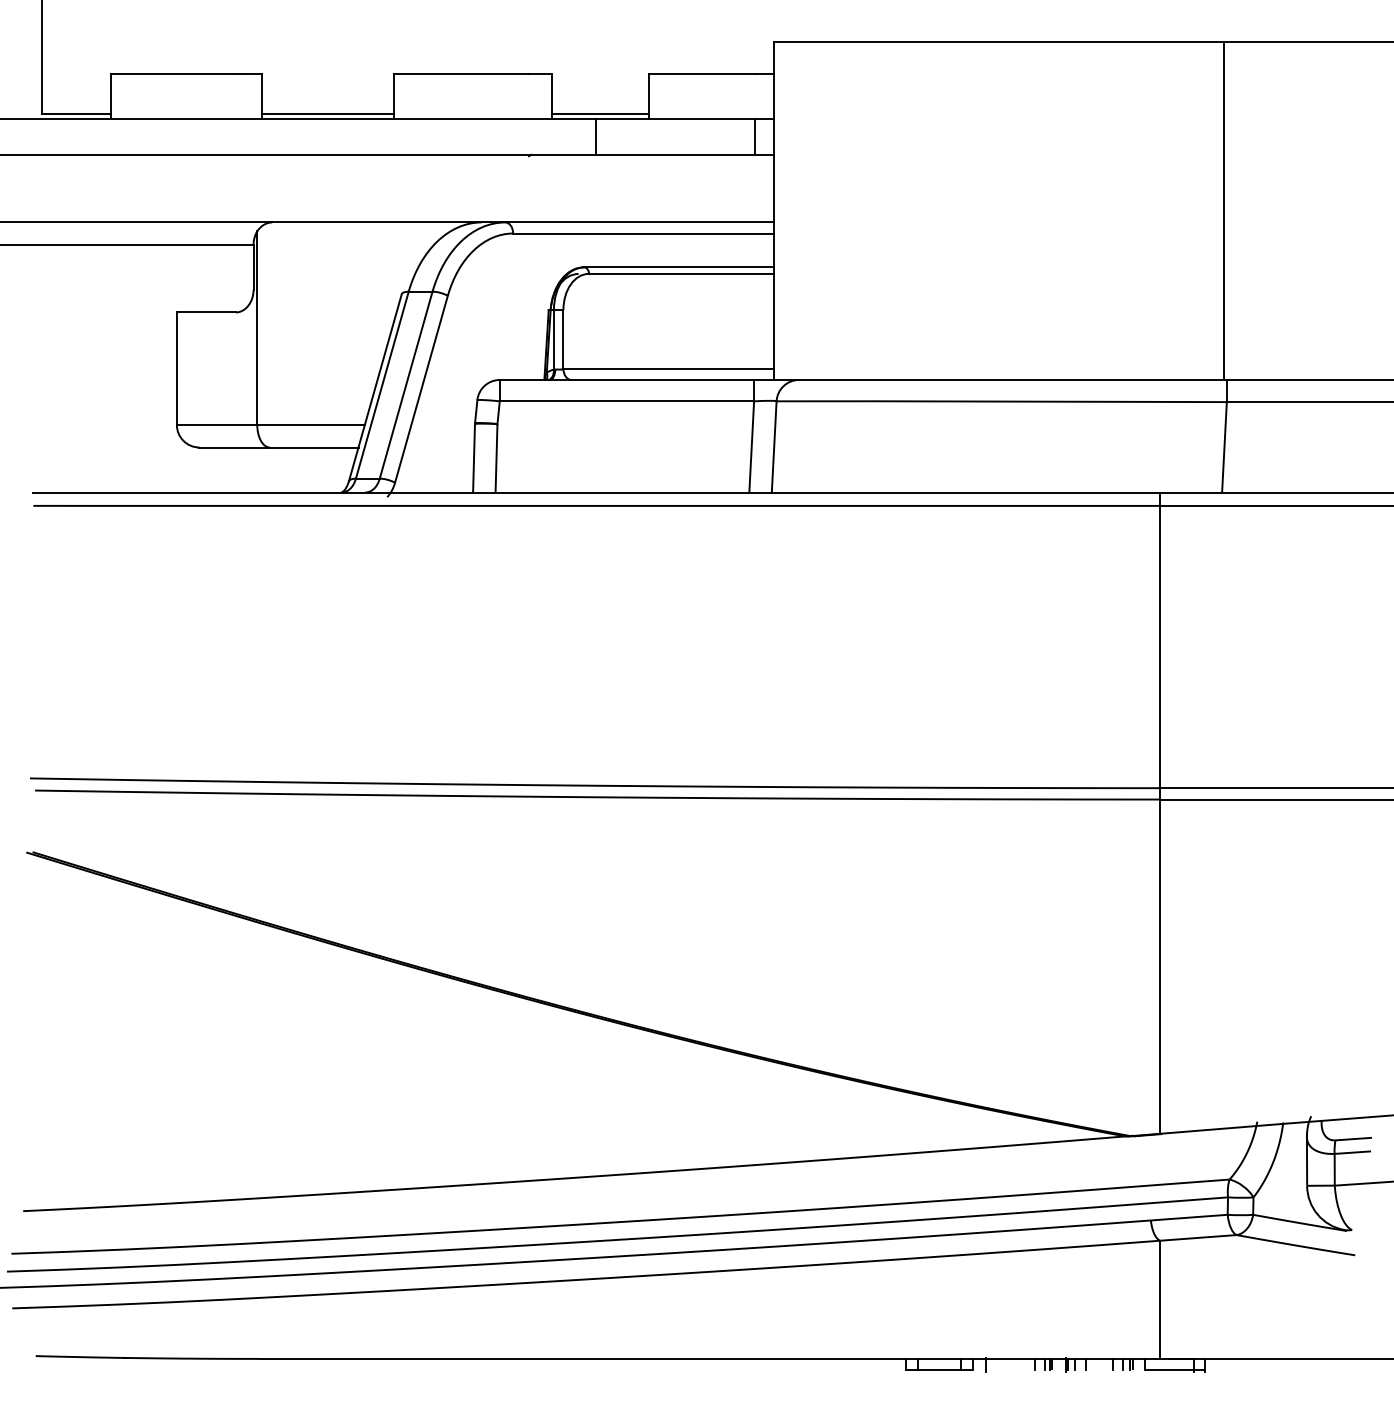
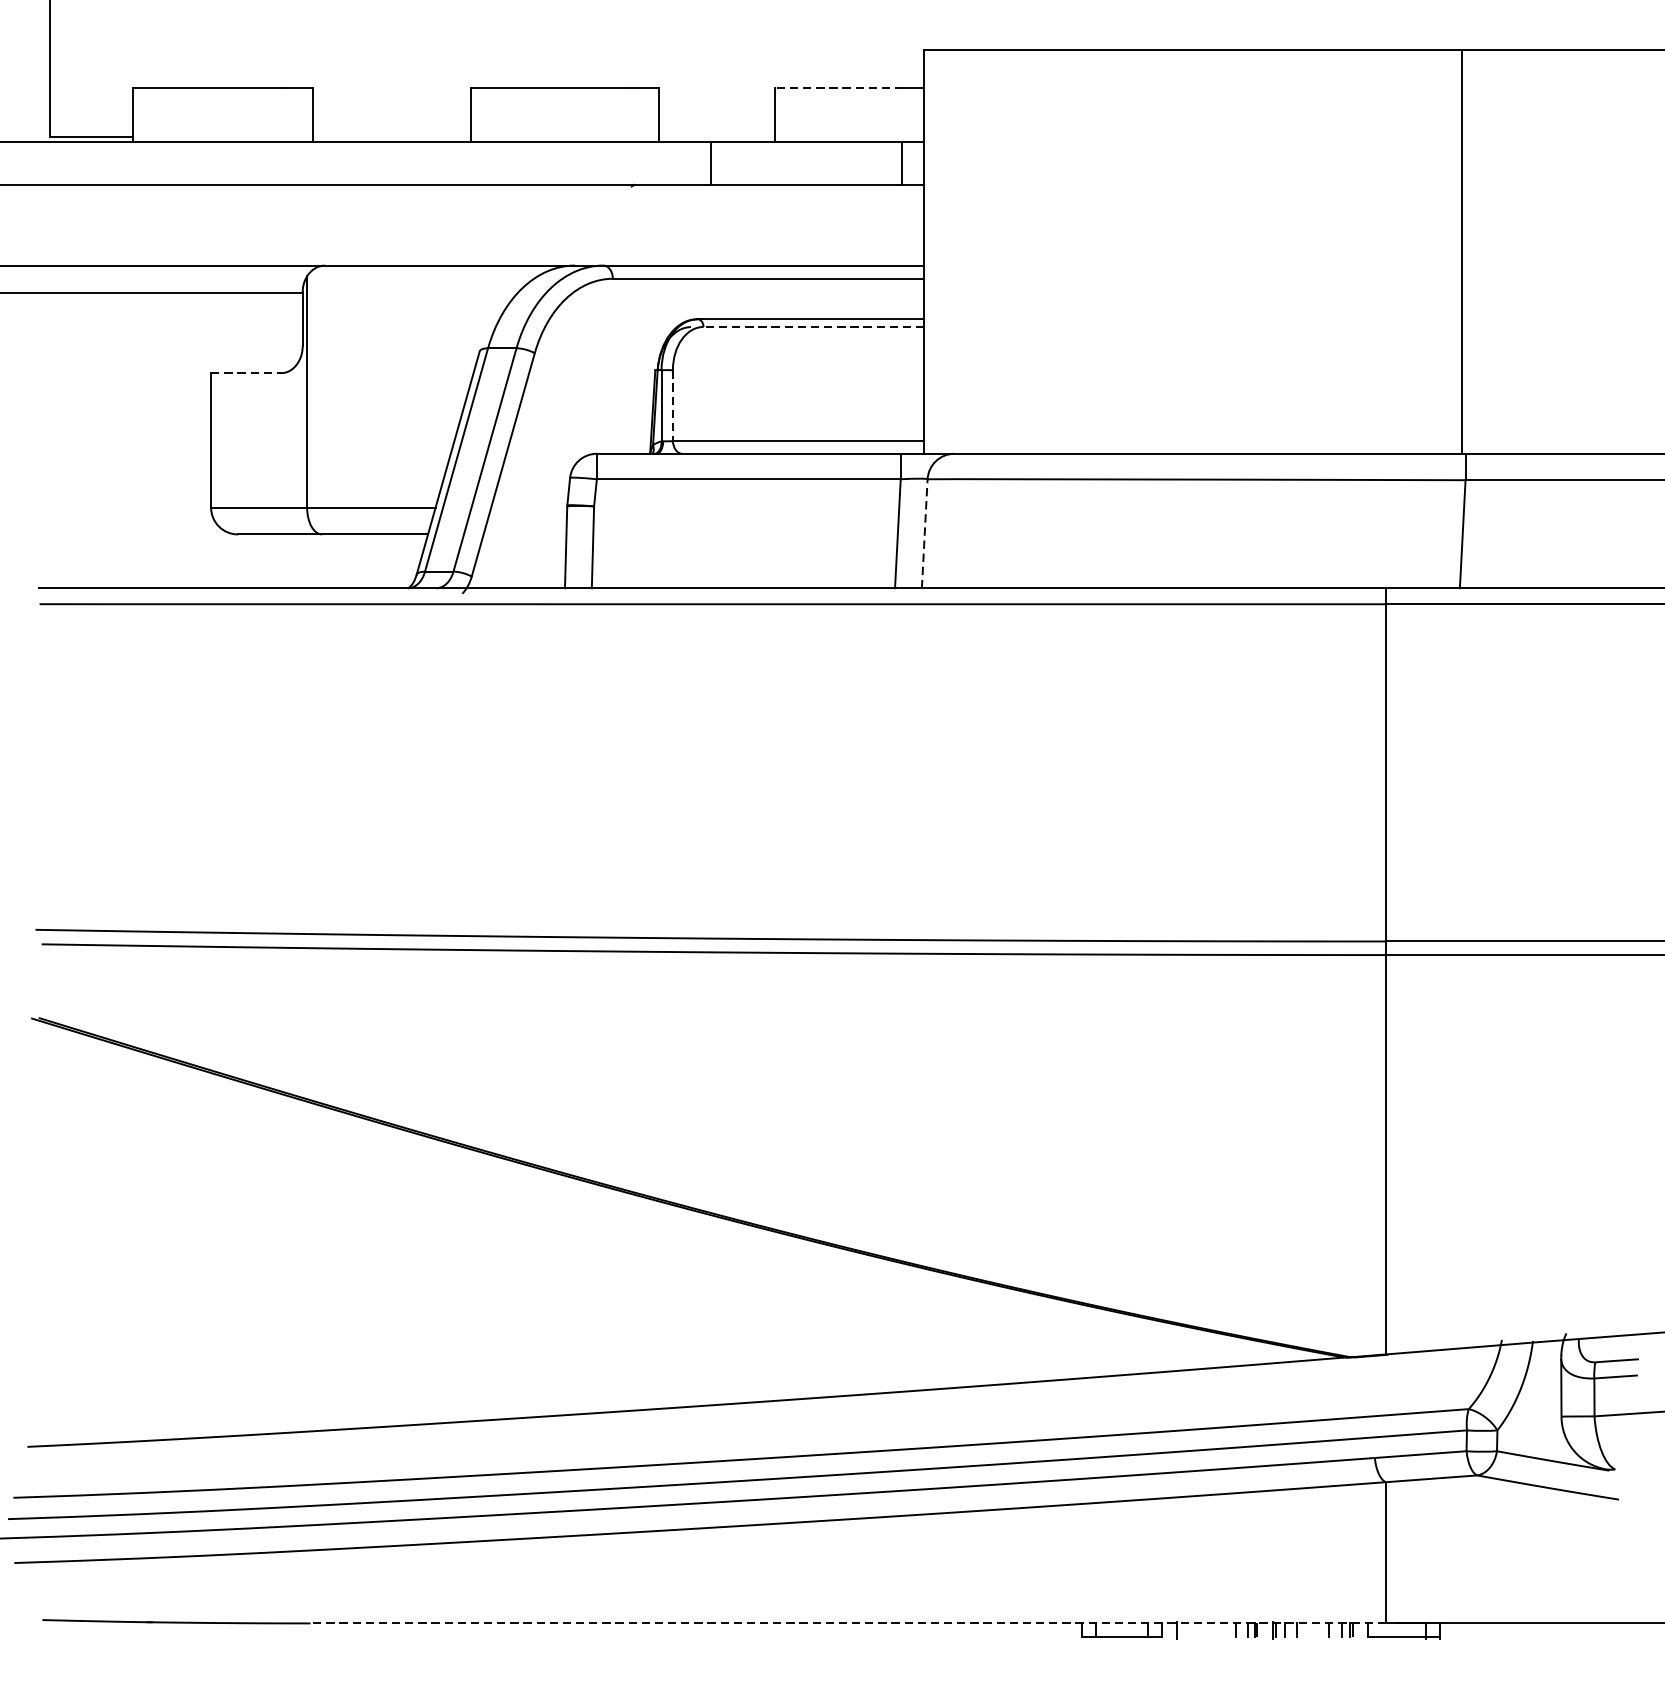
line: (702, 73) -> (839, 87), solid -> dashed
line: (328, 114) -> (392, 136), removed
line: (599, 114) -> (716, 136), removed
line: (681, 273) -> (813, 326), solid -> dashed
line: (206, 312) -> (246, 373), solid -> dashed
line: (563, 339) -> (672, 405), solid -> dashed
line: (774, 446) -> (925, 533), solid -> dashed
line: (709, 1358) -> (847, 1622), solid -> dashed

